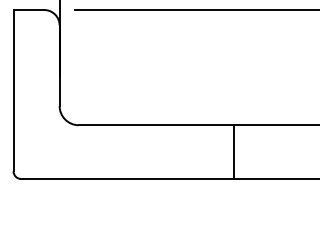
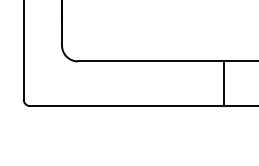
line: (234, 152) -> (223, 84), moved

